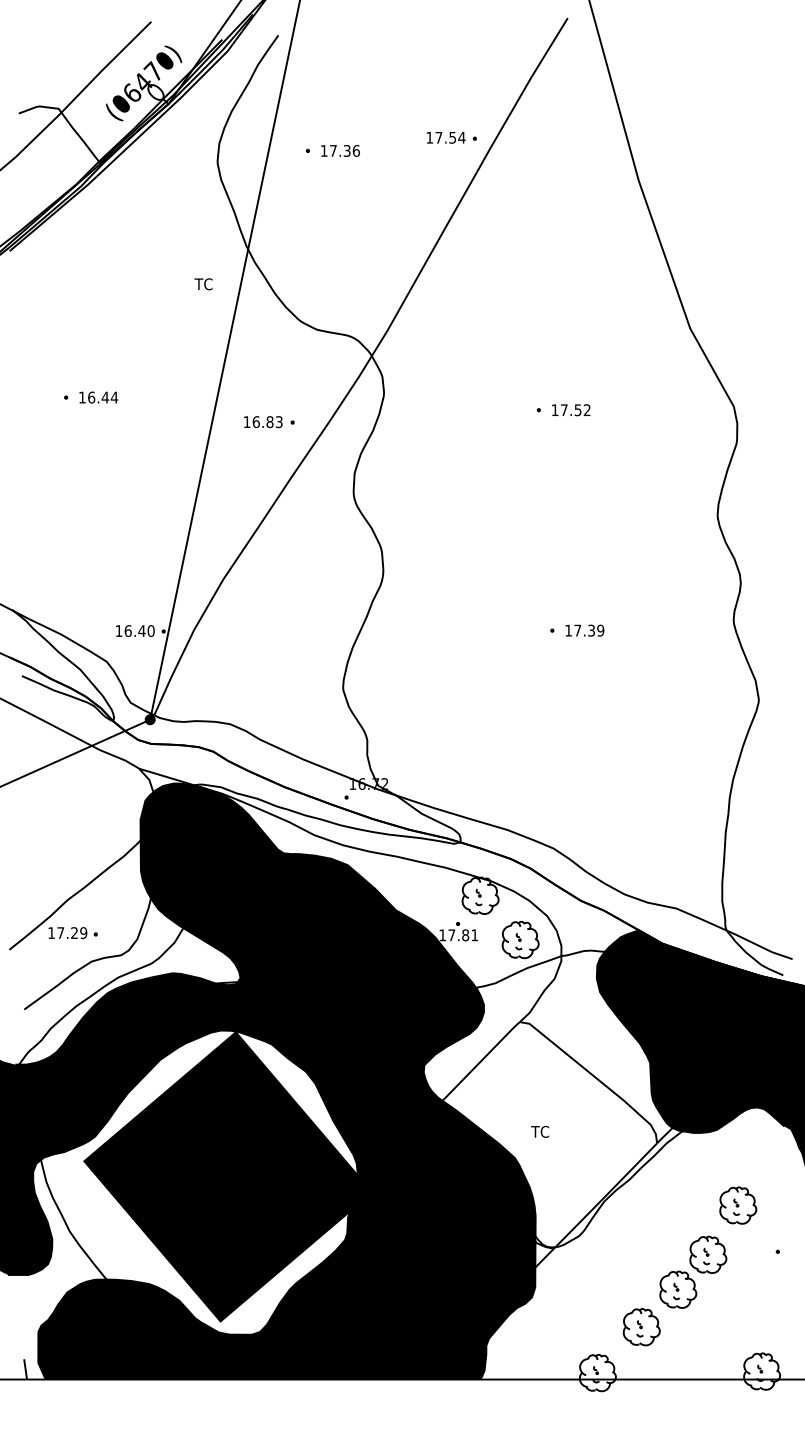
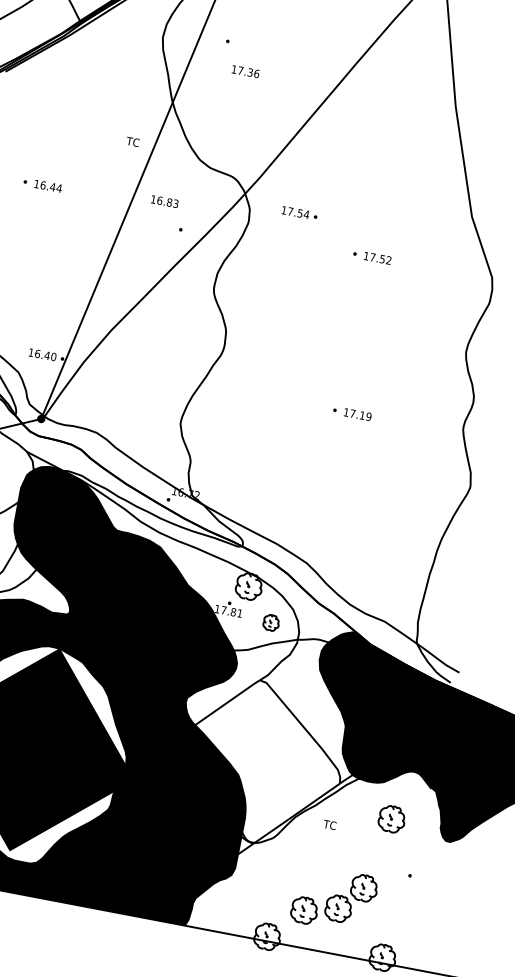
part: (451, 137) -> (299, 213), moved
text: (340, 150) -> (245, 71), moved
text: (203, 284) -> (132, 142), moved
text: (263, 422) -> (164, 201), moved
text: (591, 630) -> (362, 415), 17.39 -> 17.19
part: (520, 939) -> (271, 622), size x0.6
text: (540, 1131) -> (330, 824), moved
part: (738, 1205) -> (392, 819), moved
part: (693, 1271) -> (351, 897), moved

